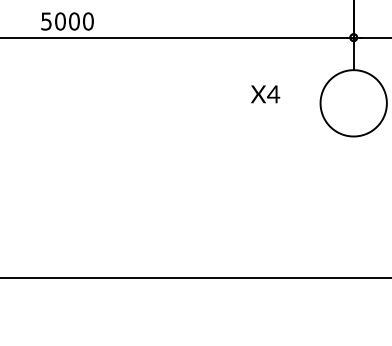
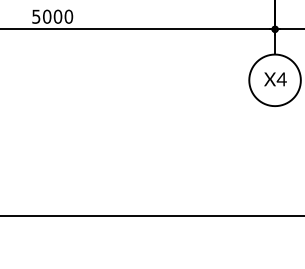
text: (265, 94) -> (275, 79), moved

